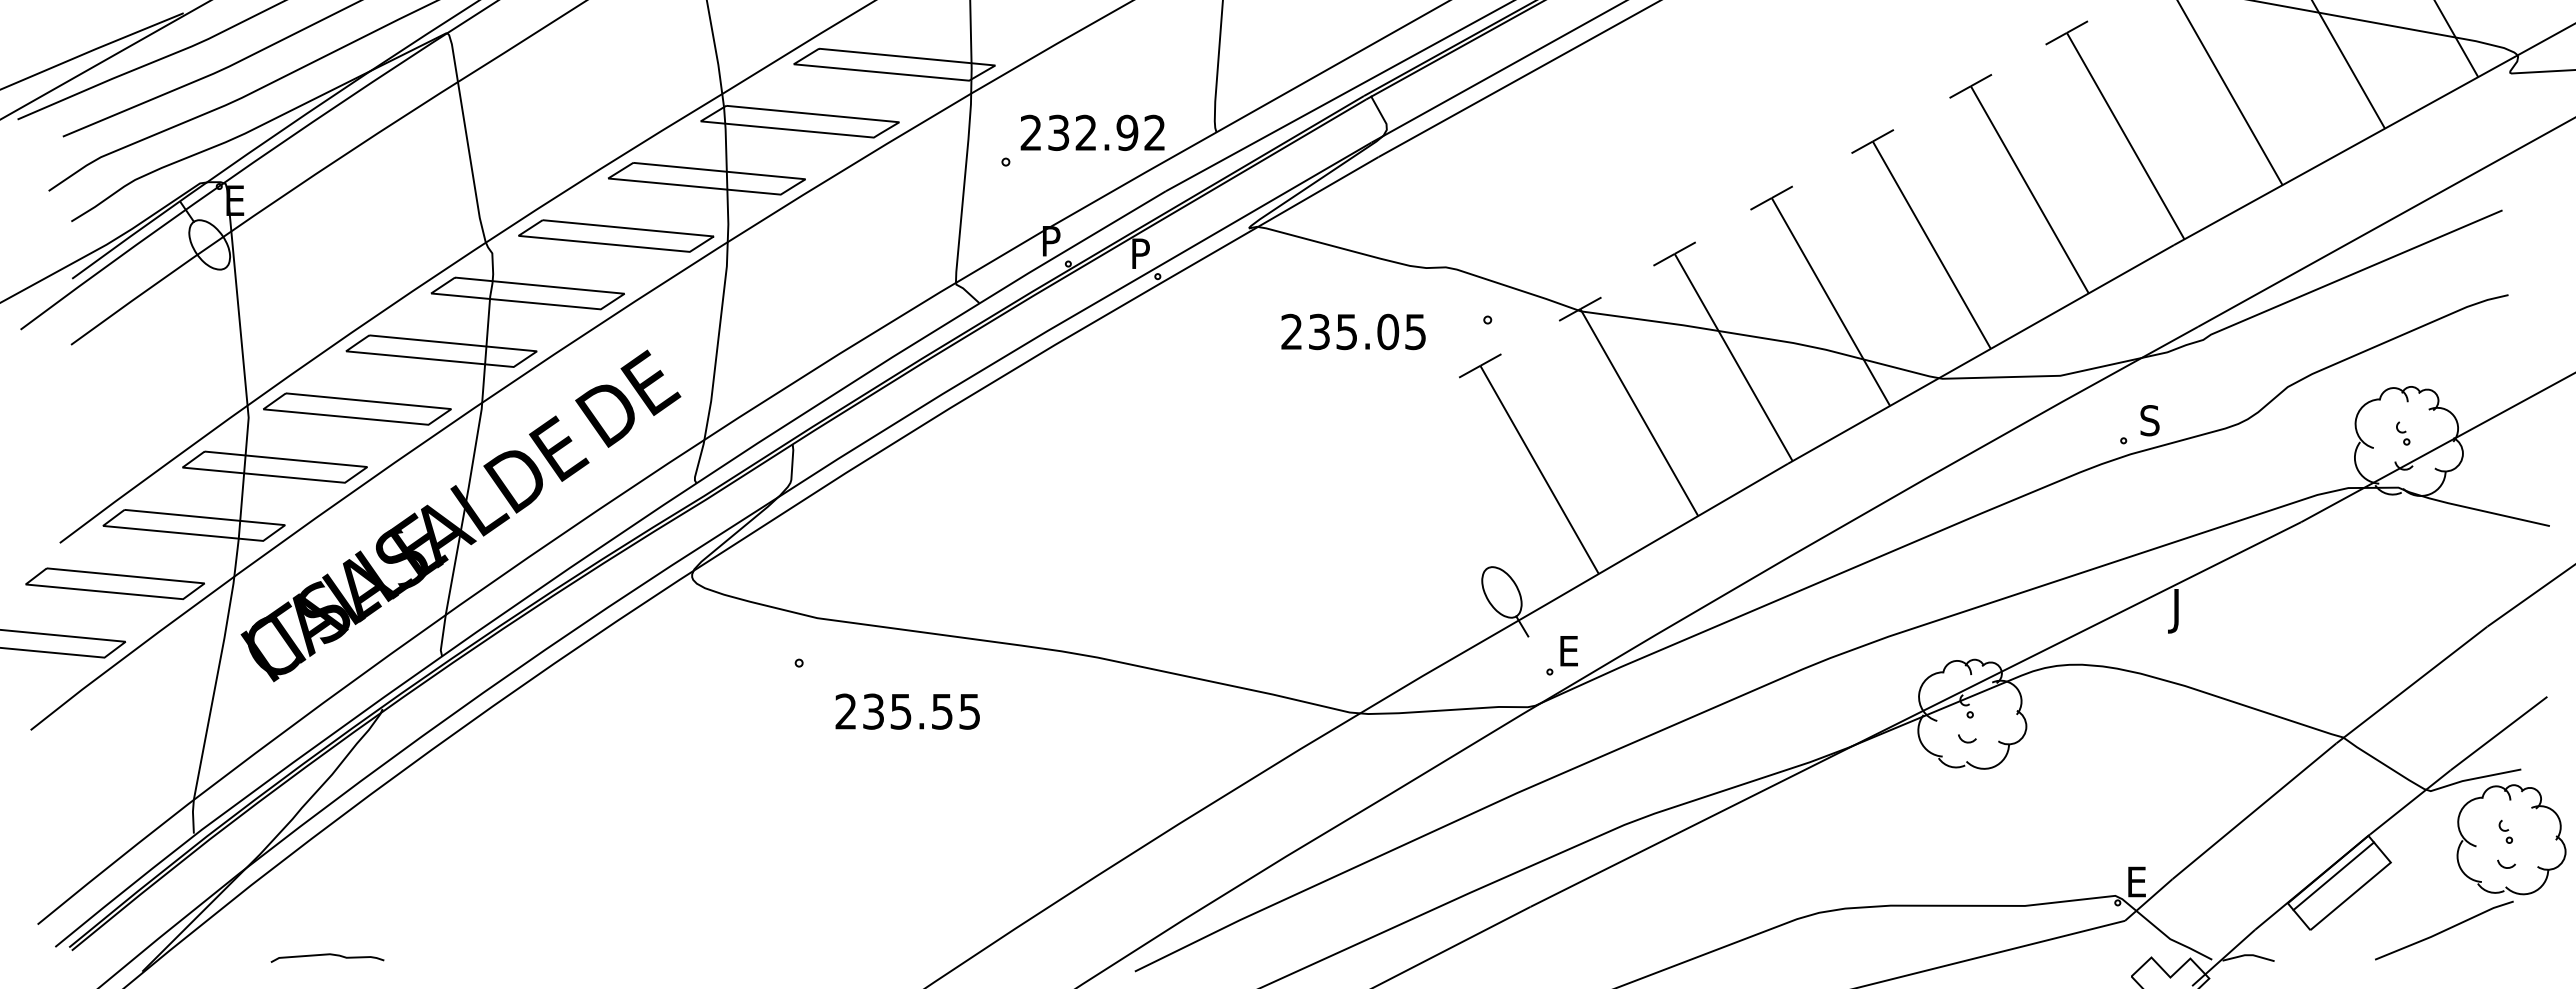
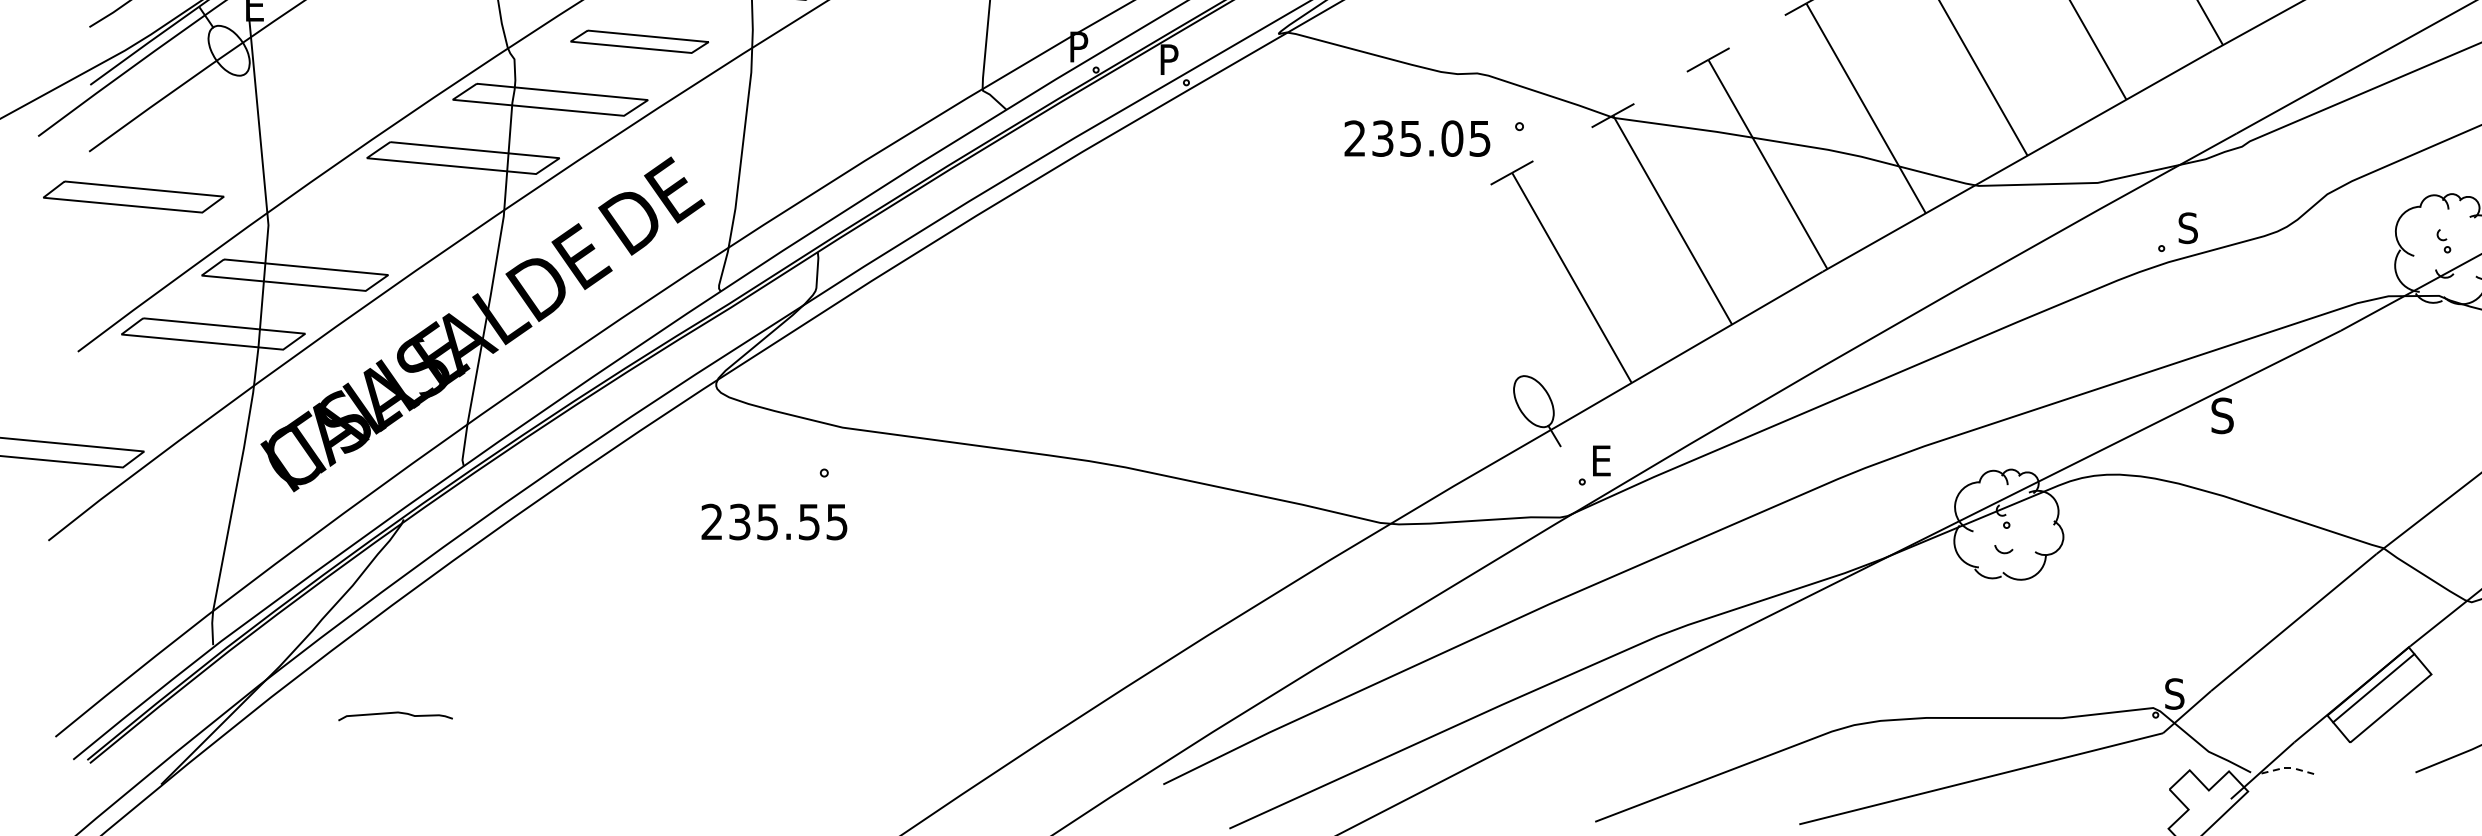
part: (616, 235) -> (639, 41), size x0.7
text: (1353, 331) -> (1417, 138), moved
part: (357, 408) -> (378, 215), removed
part: (114, 583) -> (133, 196), moved
text: (2181, 610) -> (2220, 419), J -> S
text: (907, 711) -> (774, 521), moved
text: (2136, 881) -> (2174, 693), E -> S
curve: (327, 955) -> (395, 713), moved
line: (2249, 955) -> (2288, 768), solid -> dashed

